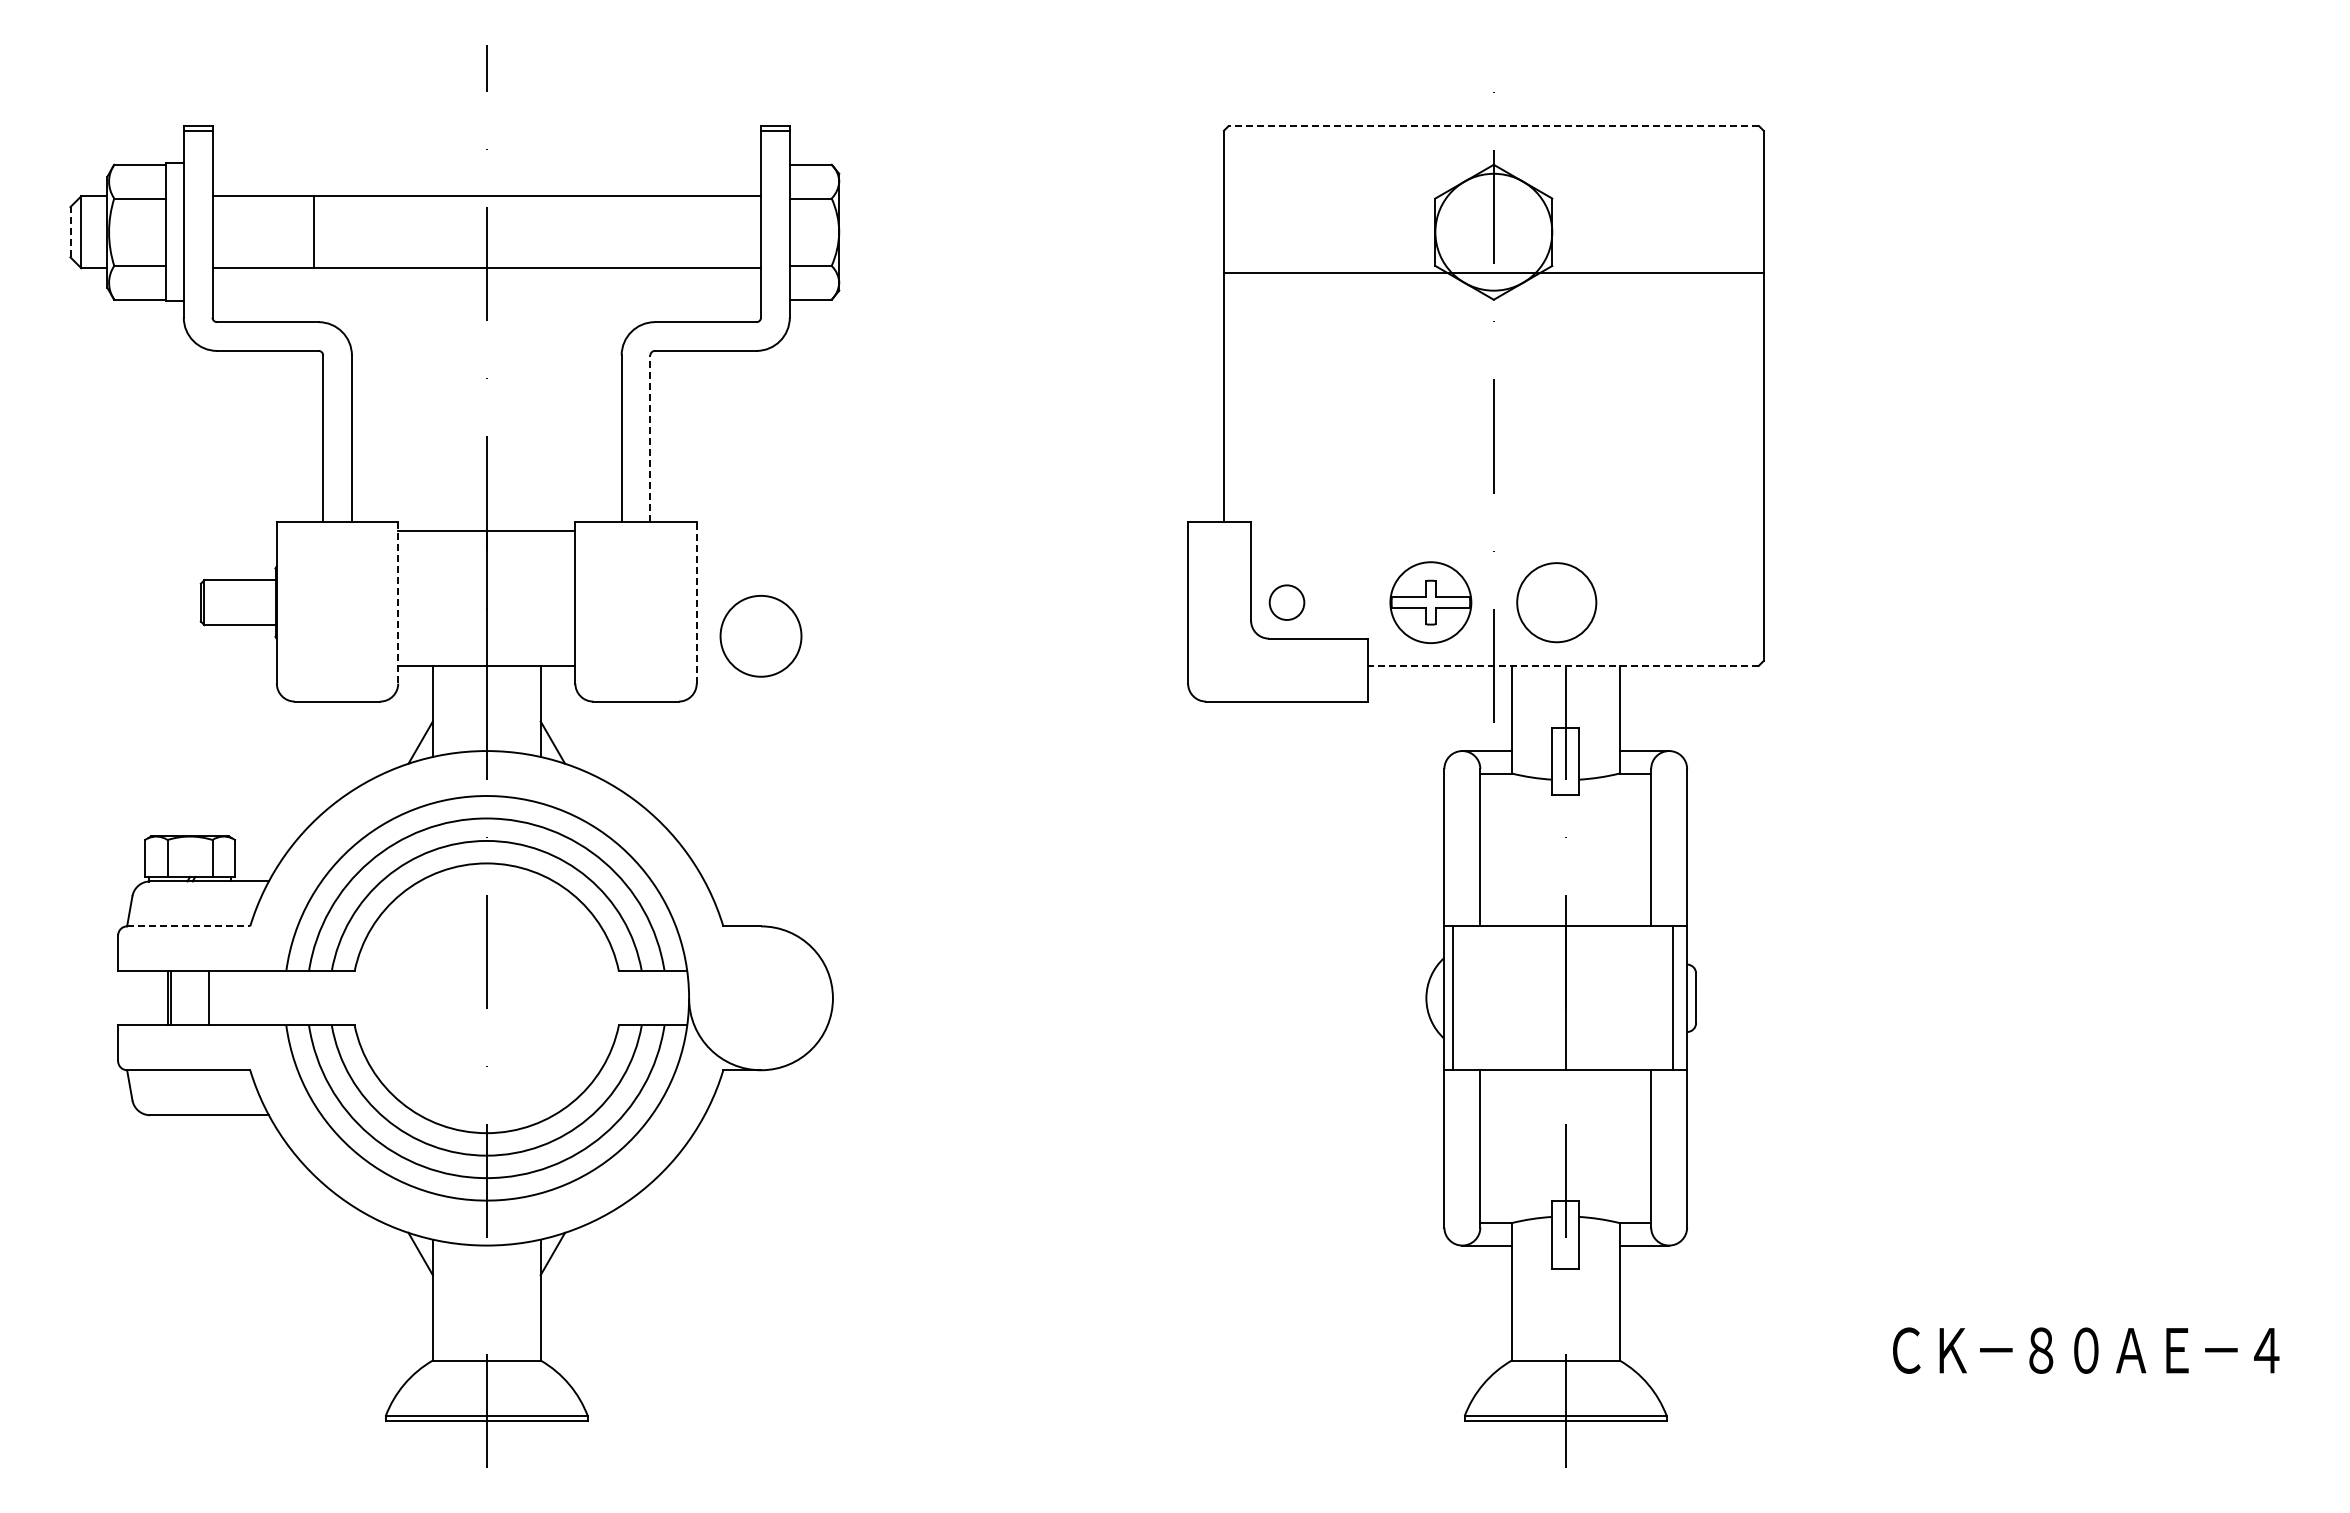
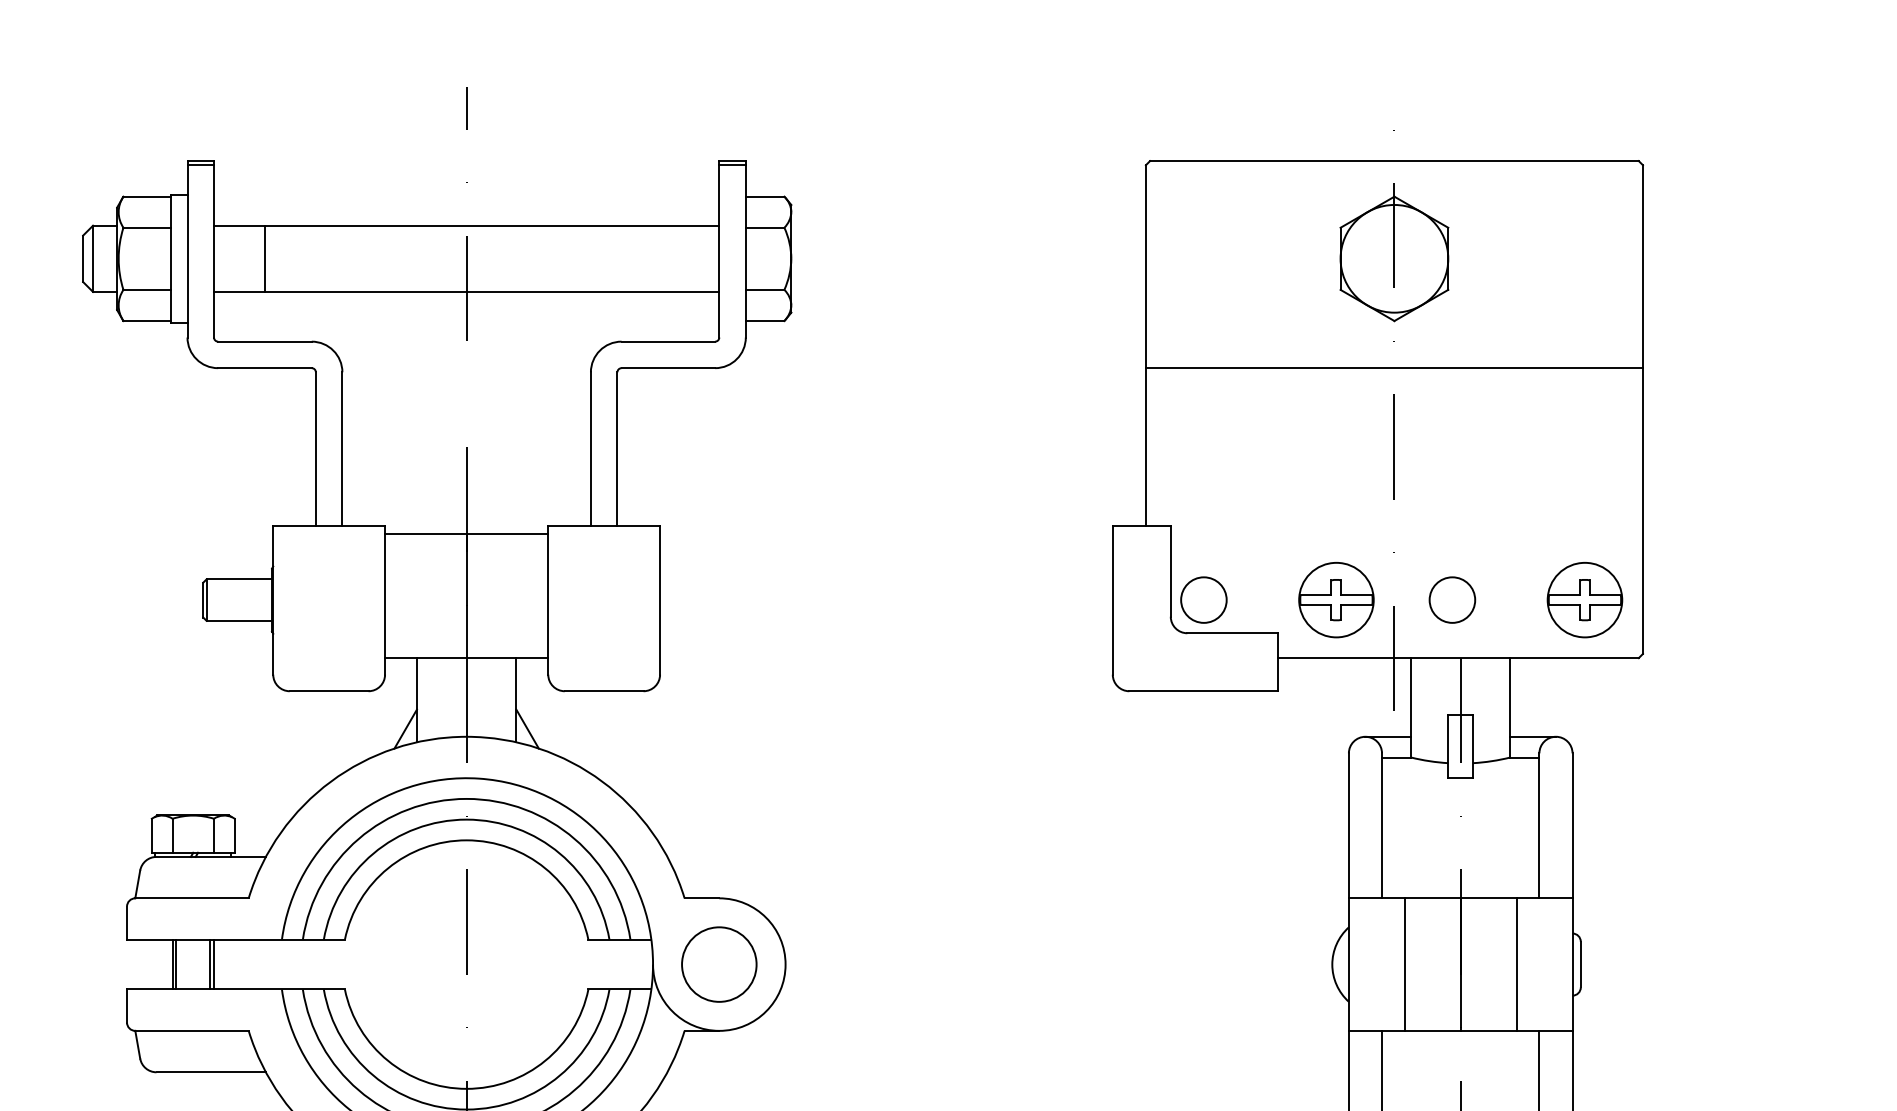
line: (1493, 126) -> (1394, 161), dashed -> solid
line: (70, 231) -> (83, 258), dashed -> solid
line: (314, 232) -> (265, 259), moved
line: (1493, 272) -> (1394, 367), moved
line: (650, 438) -> (617, 448), dashed -> solid
line: (398, 602) -> (385, 599), dashed -> solid
line: (696, 602) -> (659, 599), dashed -> solid
circle: (1286, 602) -> (1203, 599), size x1.43
circle: (1556, 602) -> (1452, 599), size x0.62
part: (1700, 602) -> (1584, 599), added
circle: (760, 636) -> (718, 964), moved
line: (1563, 665) -> (1458, 657), dashed -> solid
line: (188, 926) -> (191, 898), dashed -> solid
line: (212, 998) -> (213, 964), added
line: (1453, 998) -> (1405, 964), moved
line: (1673, 998) -> (1516, 964), moved

